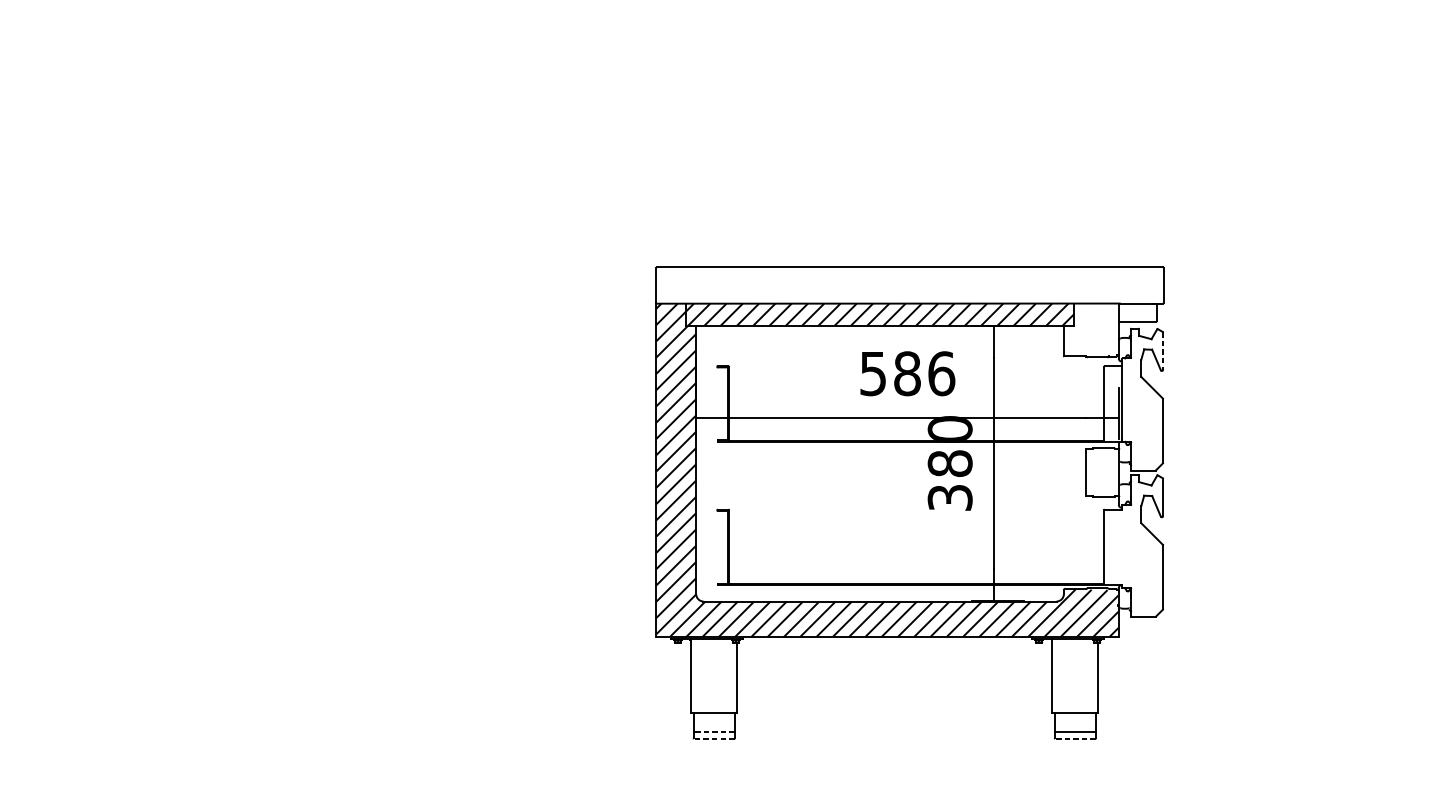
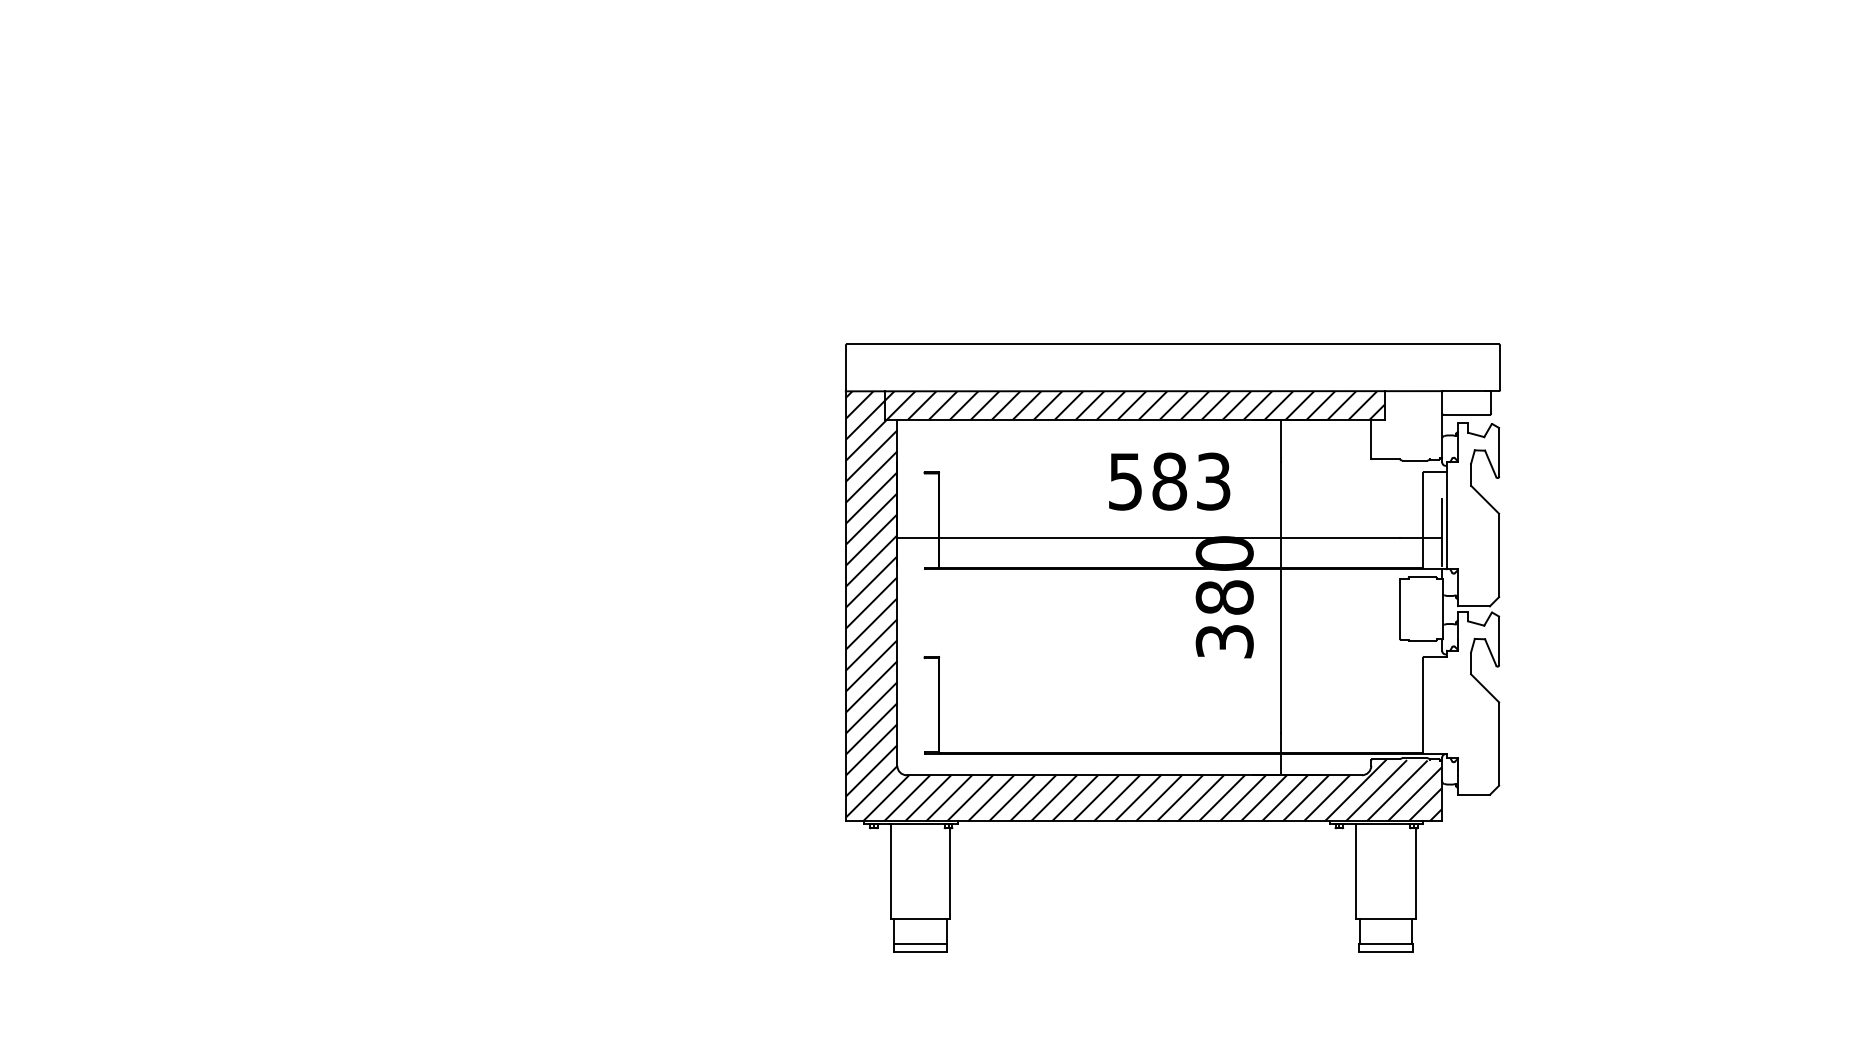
line: (1163, 351) -> (1499, 452), dashed -> solid
text: (941, 373) -> (1213, 481), 586 -> 583
line: (714, 732) -> (920, 943), dashed -> solid
line: (714, 738) -> (920, 952), dashed -> solid
line: (1074, 738) -> (1385, 952), dashed -> solid

